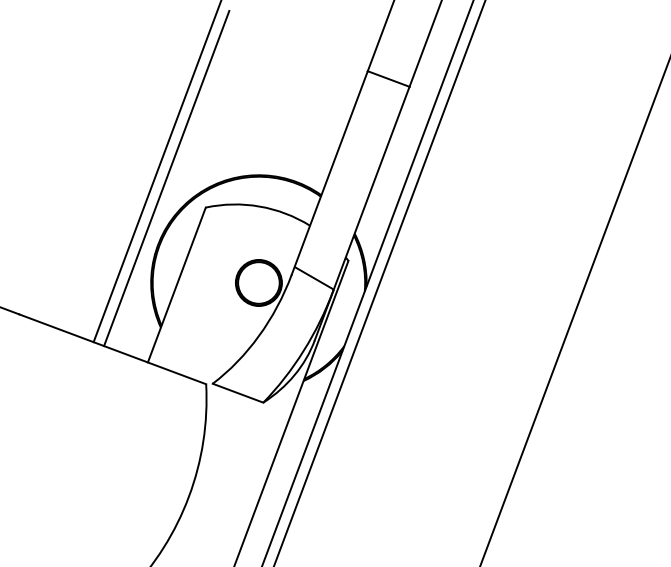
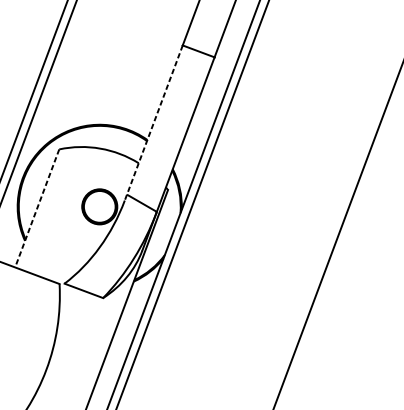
line: (329, 172) -> (153, 122), solid -> dashed
line: (176, 285) -> (36, 208), solid -> dashed

